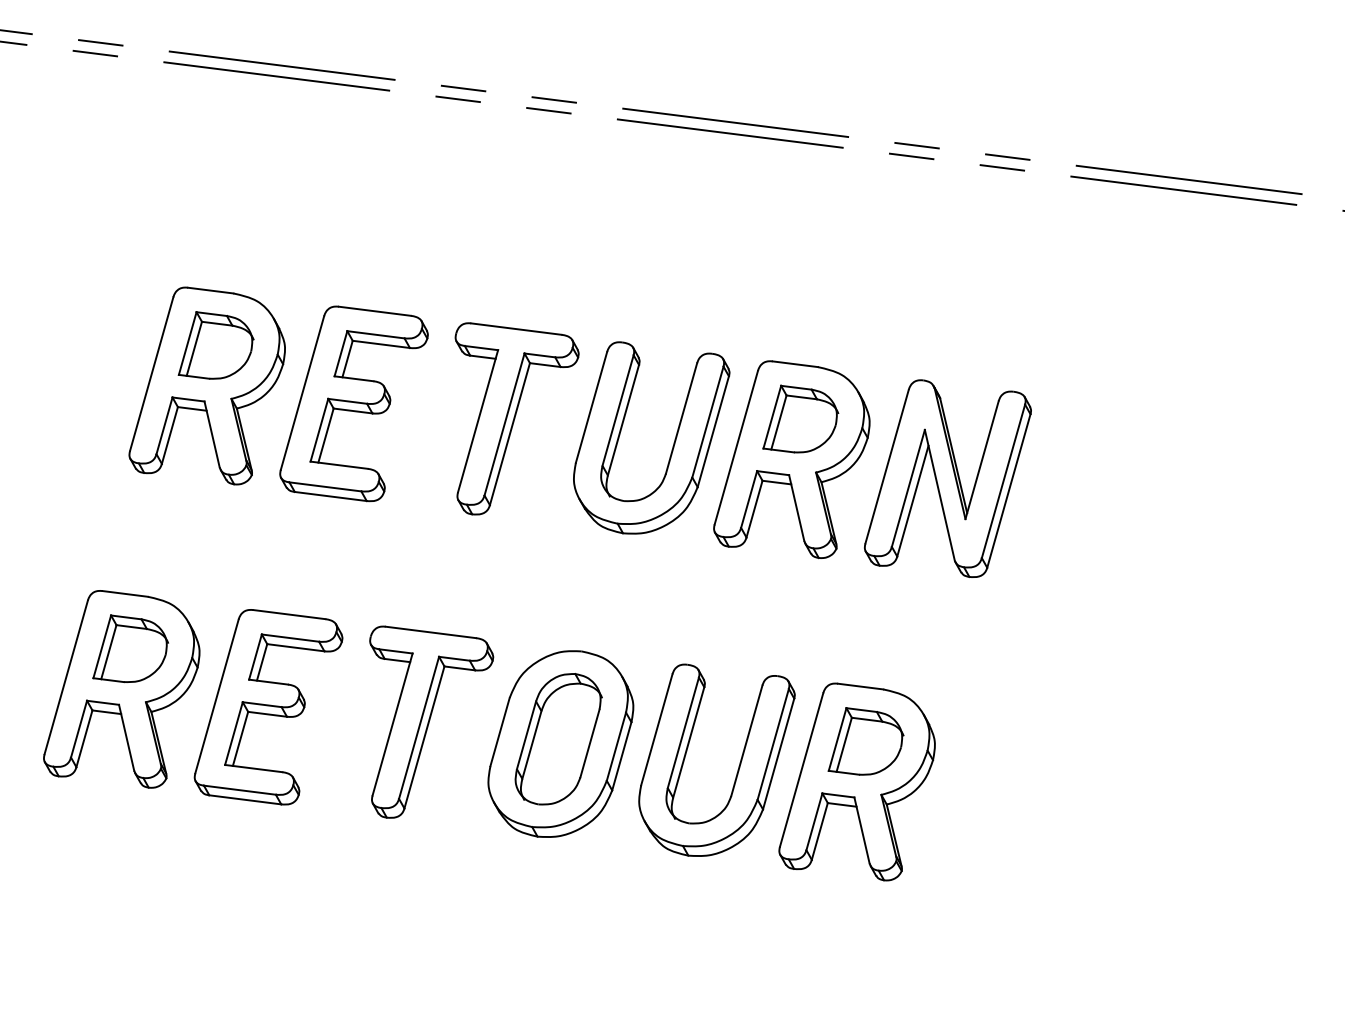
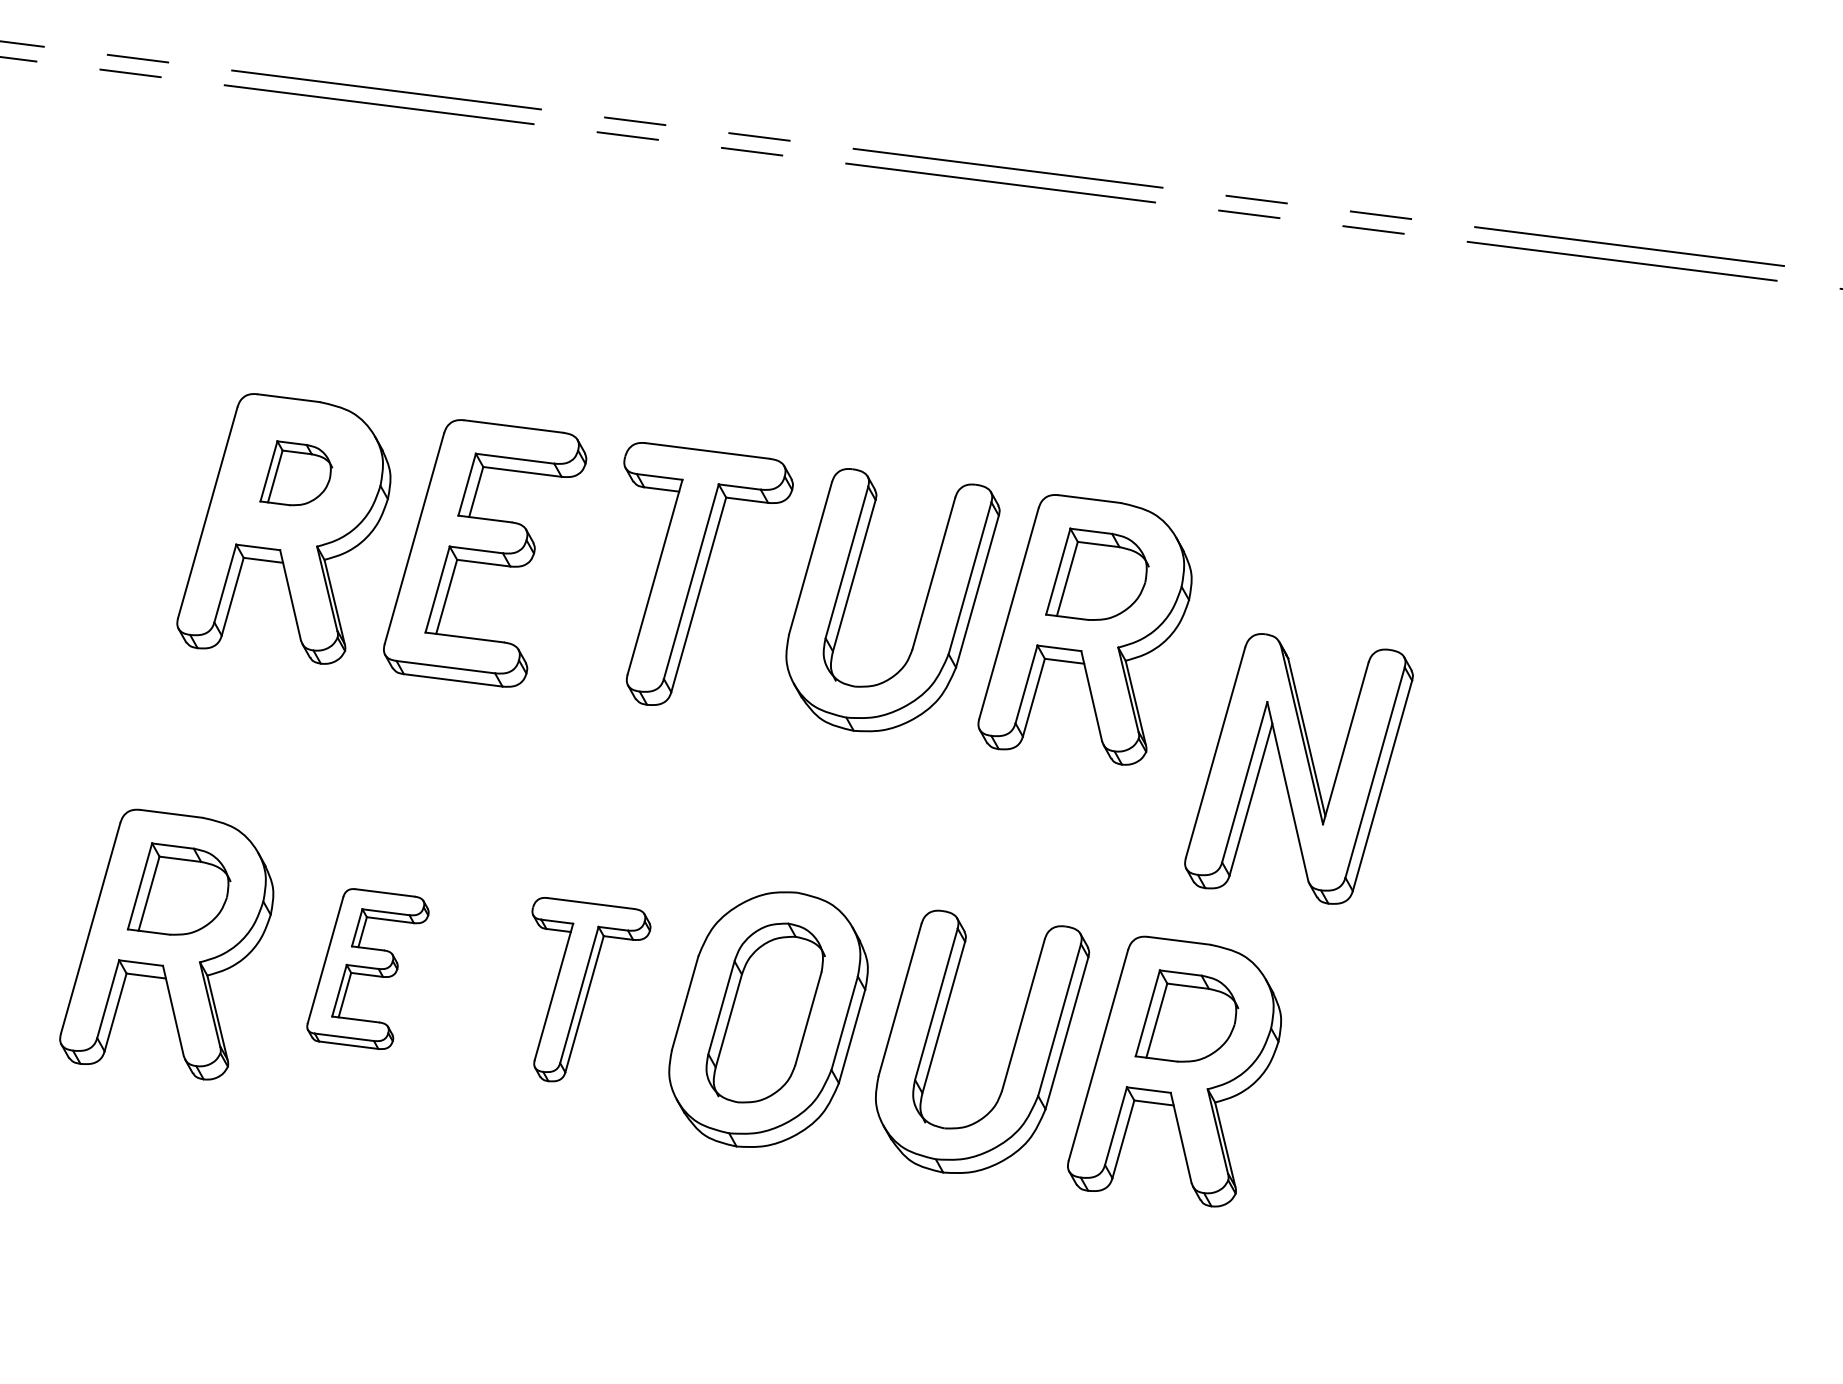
part: (216, 344) -> (296, 472), size x0.7
part: (947, 478) -> (1298, 768), moved
part: (268, 706) -> (367, 968), size x0.6
part: (431, 722) -> (591, 989), size x0.7

